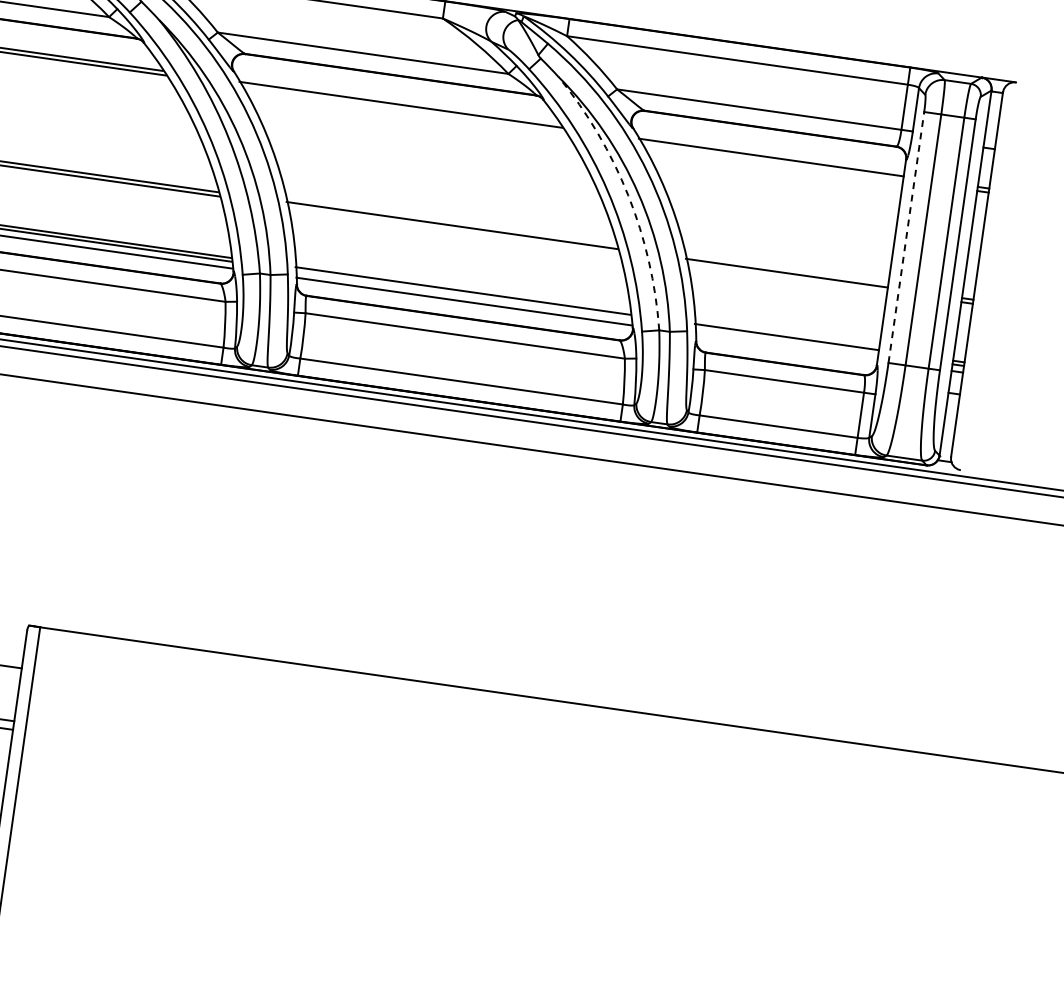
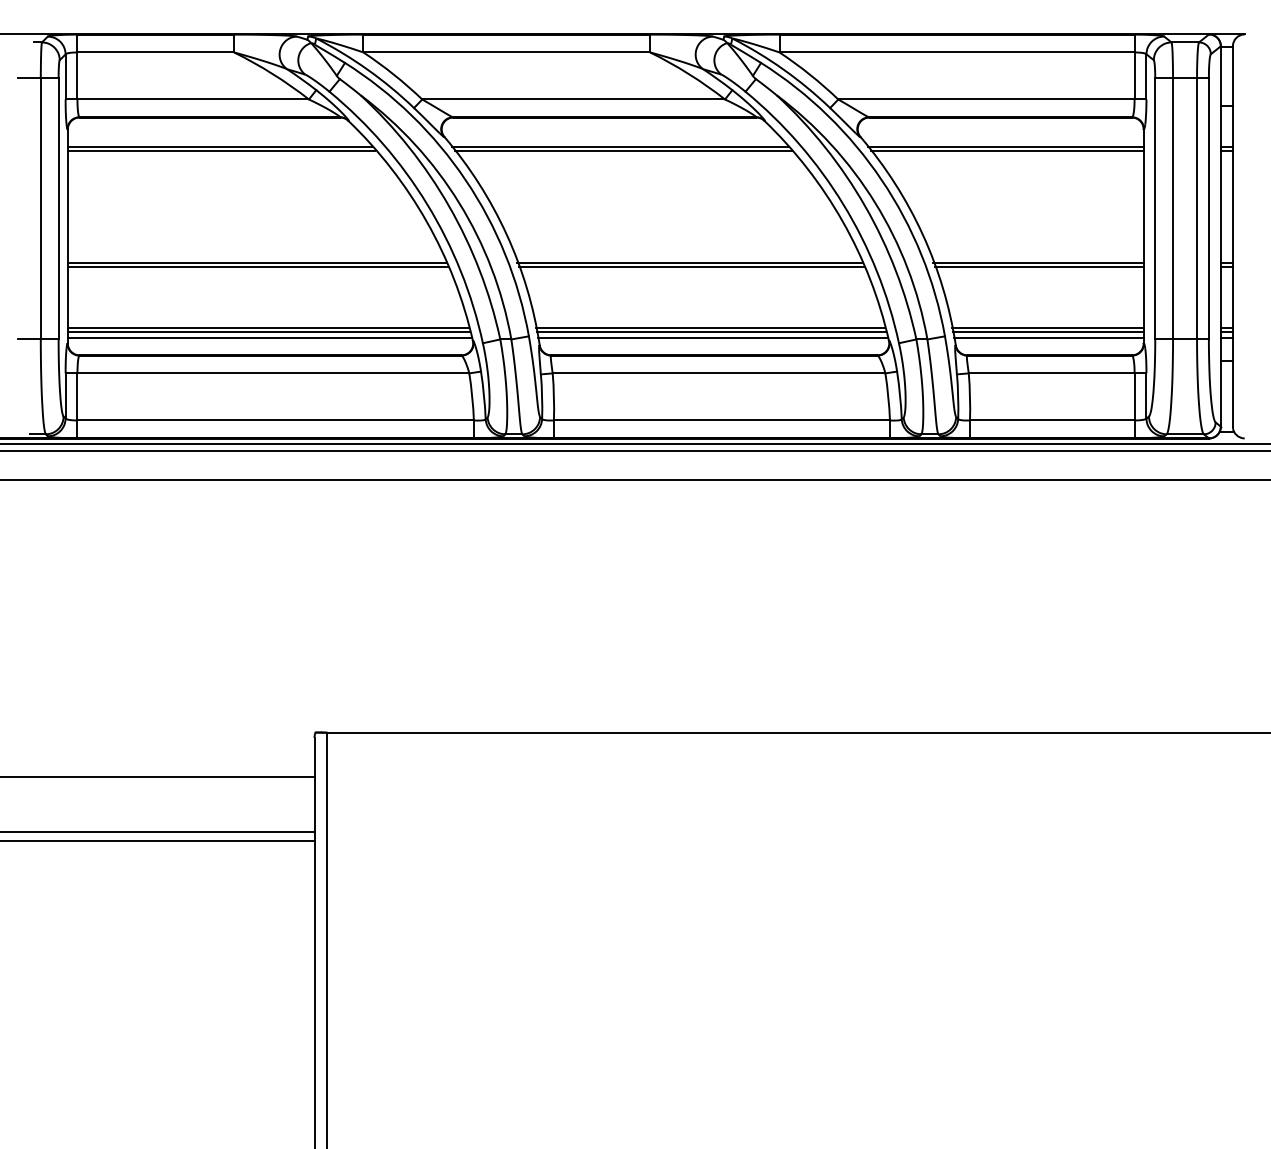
line: (403, 108) -> (622, 150), added
line: (771, 161) -> (1006, 150), added
arc: (628, 195) -> (865, 206), dashed -> solid
line: (453, 229) -> (691, 266), added
line: (906, 237) -> (1155, 208), dashed -> solid
line: (786, 277) -> (1038, 266), added
line: (463, 294) -> (711, 331), added
line: (786, 340) -> (1047, 331), added
line: (786, 347) -> (1048, 338), added

